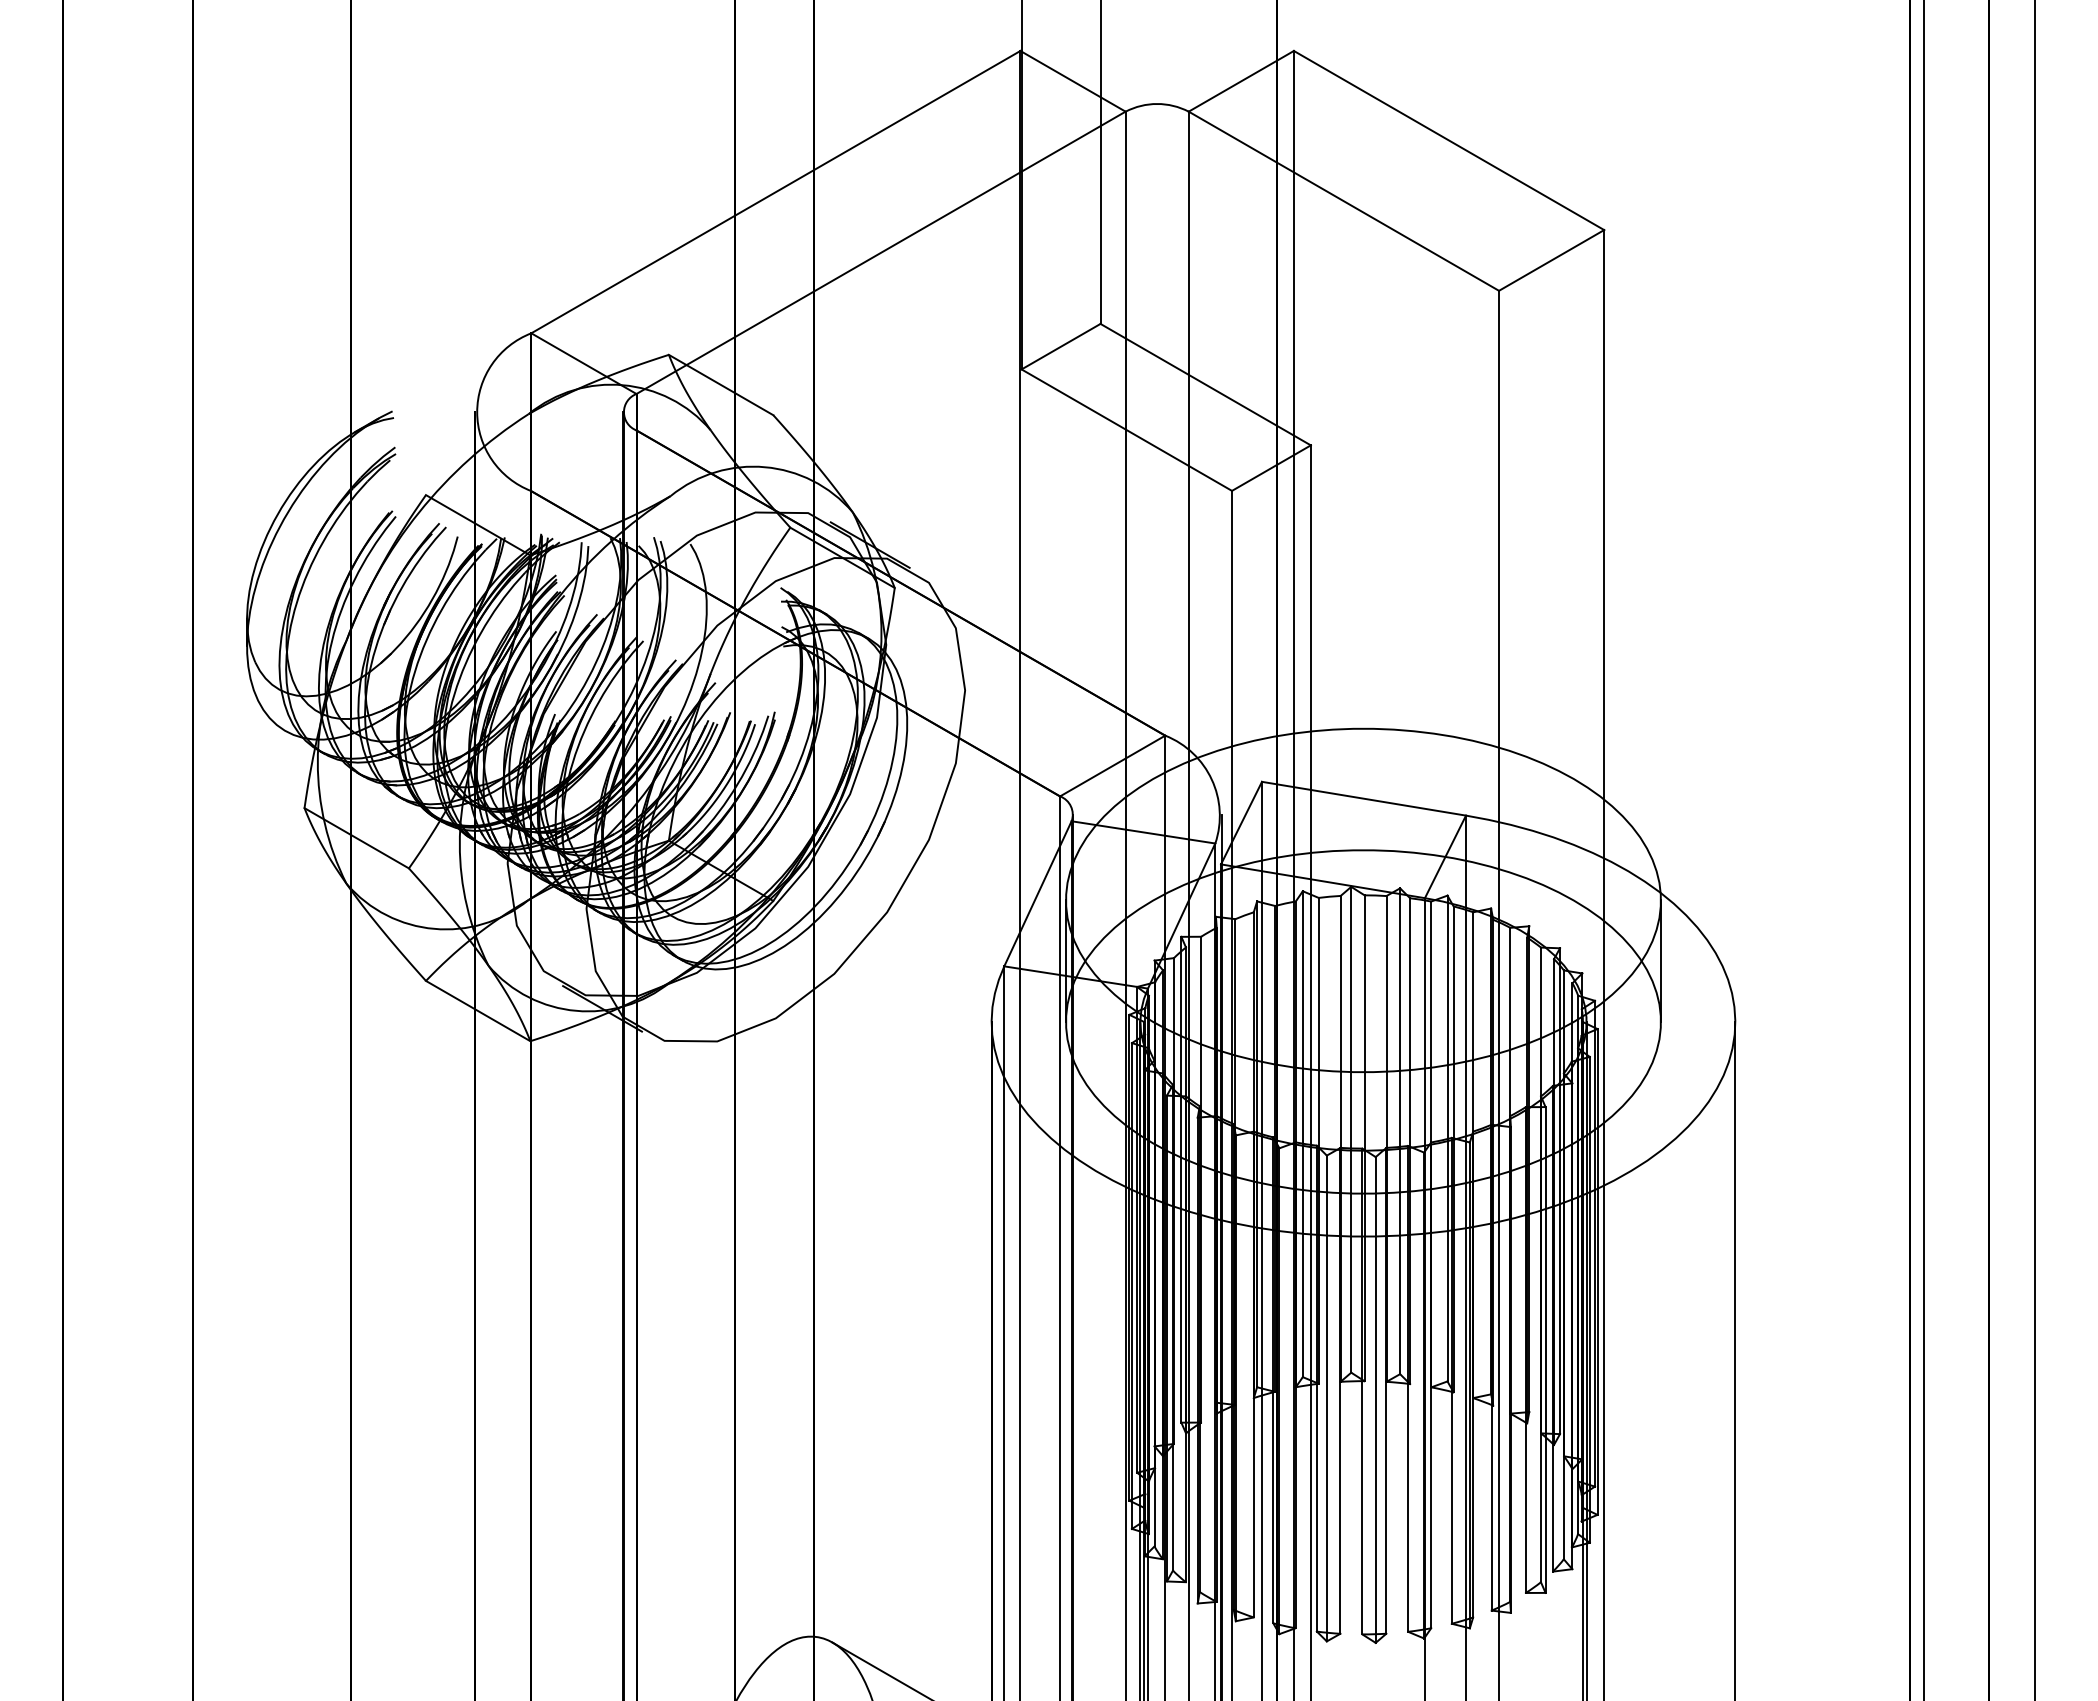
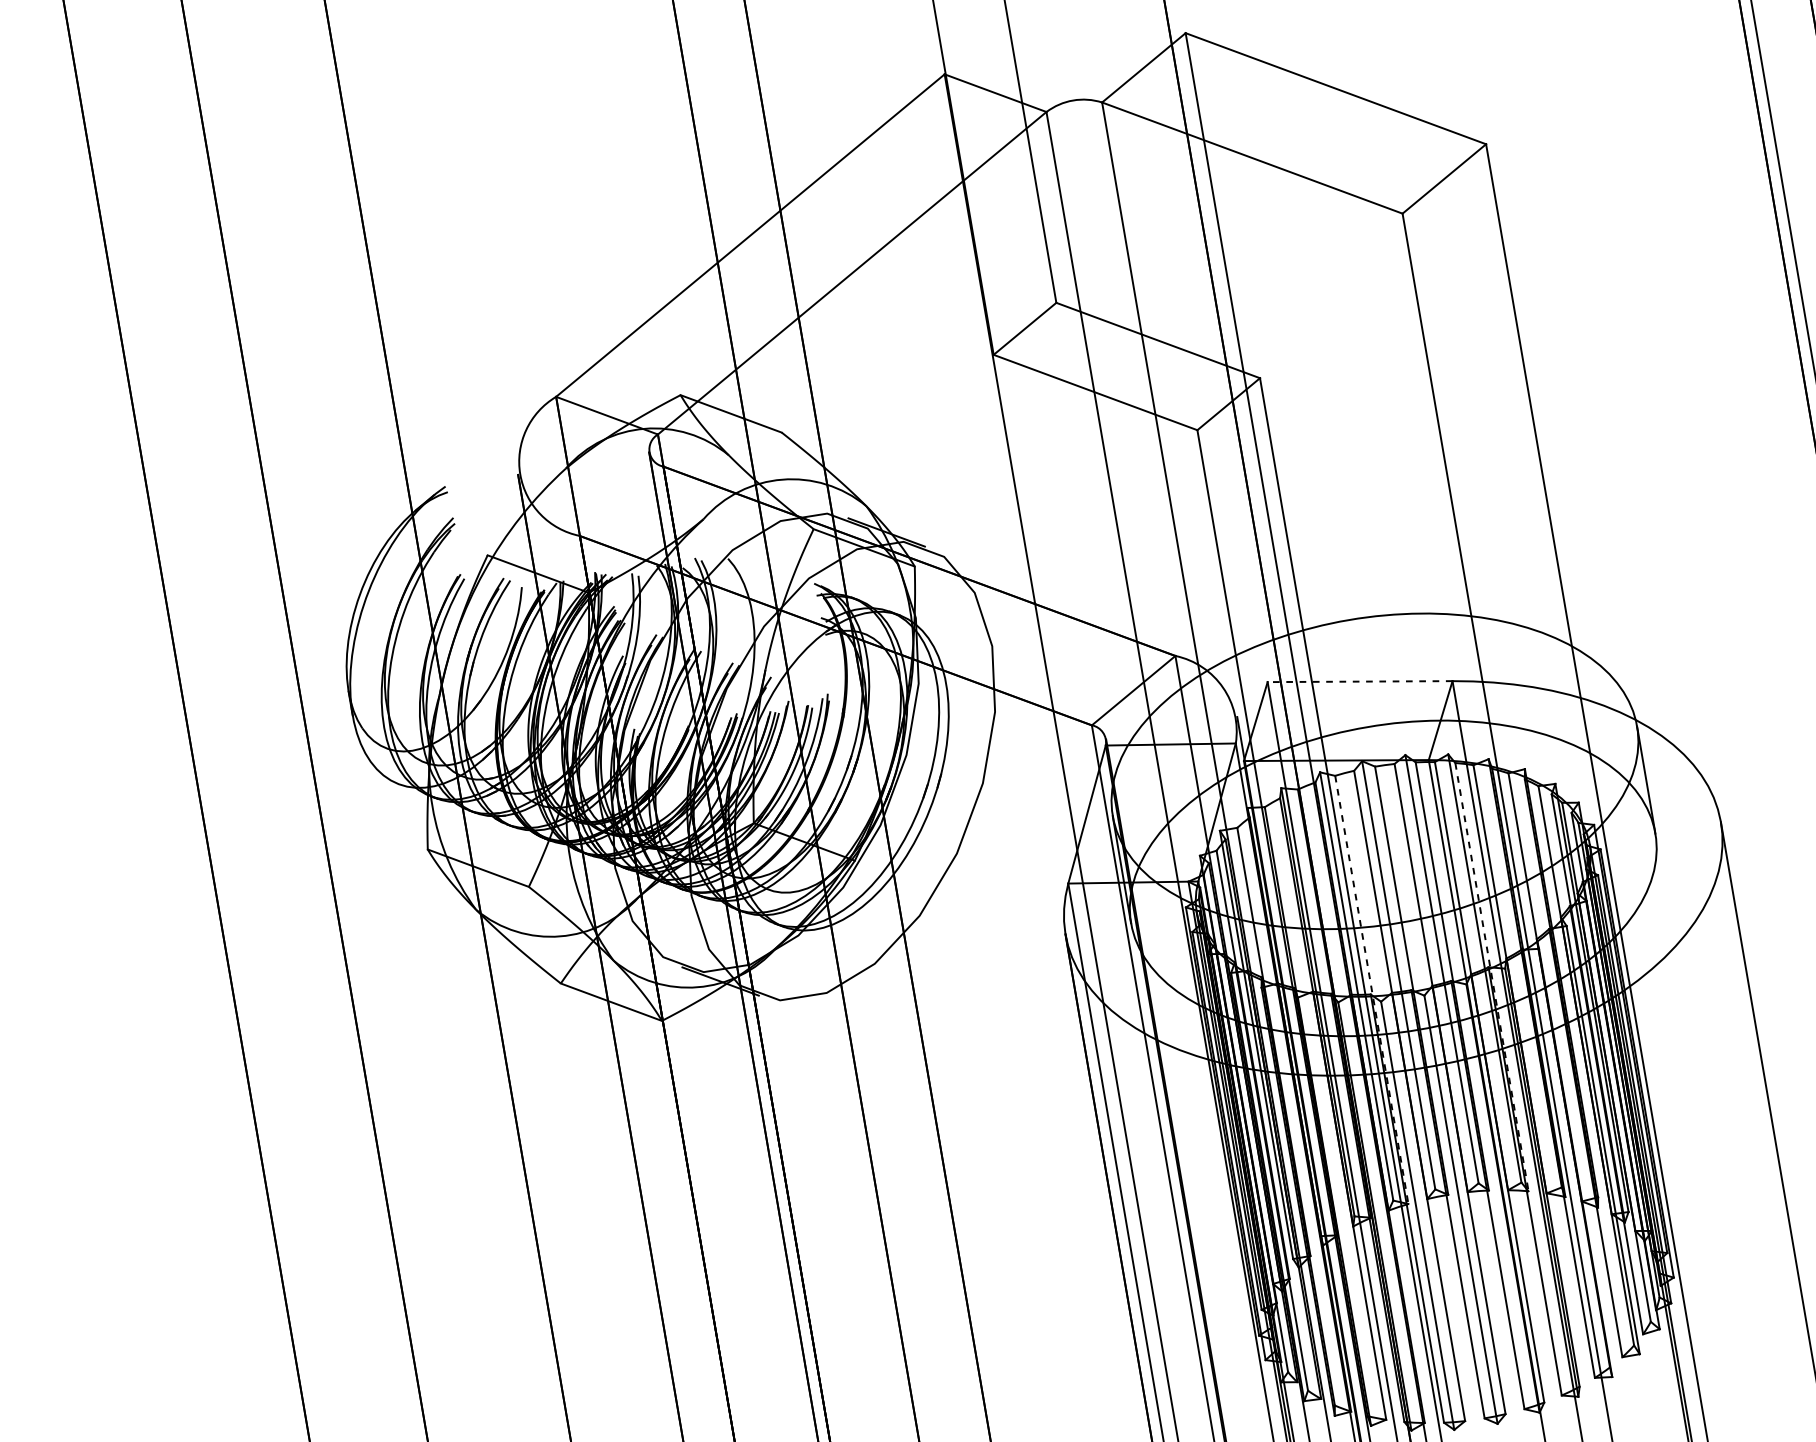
line: (1363, 798) -> (1359, 681), solid -> dashed
line: (1318, 1140) -> (1371, 989), solid -> dashed
line: (1453, 1149) -> (1491, 977), solid -> dashed

